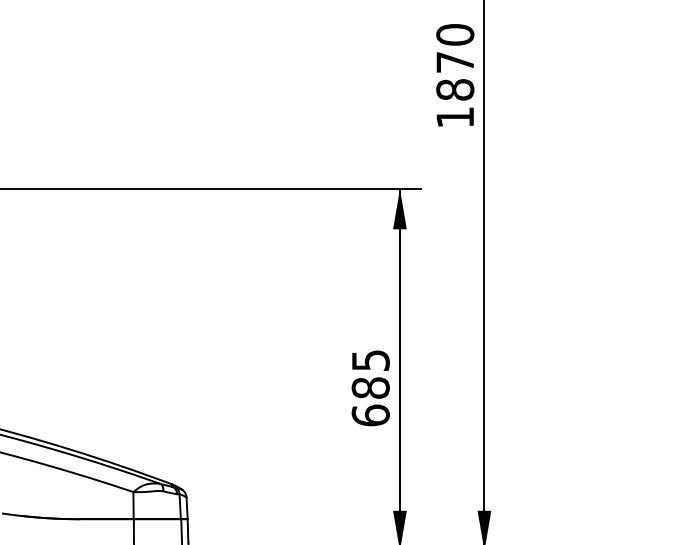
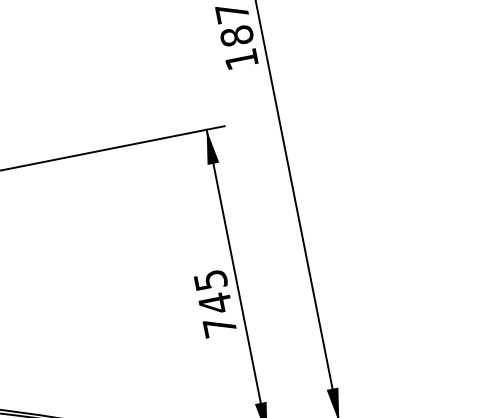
text: (370, 401) -> (217, 315), 685 -> 745

